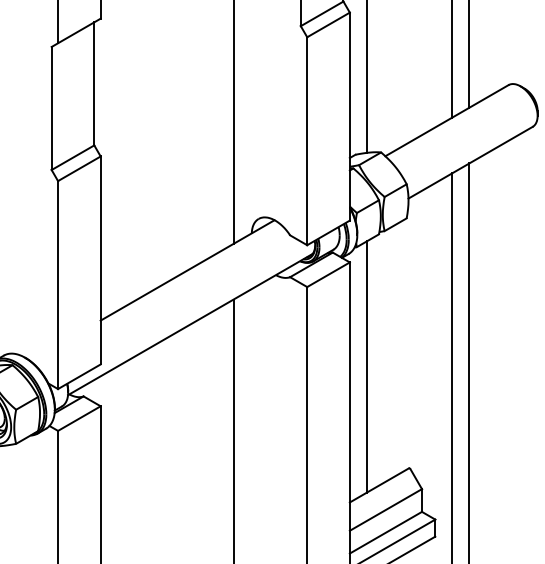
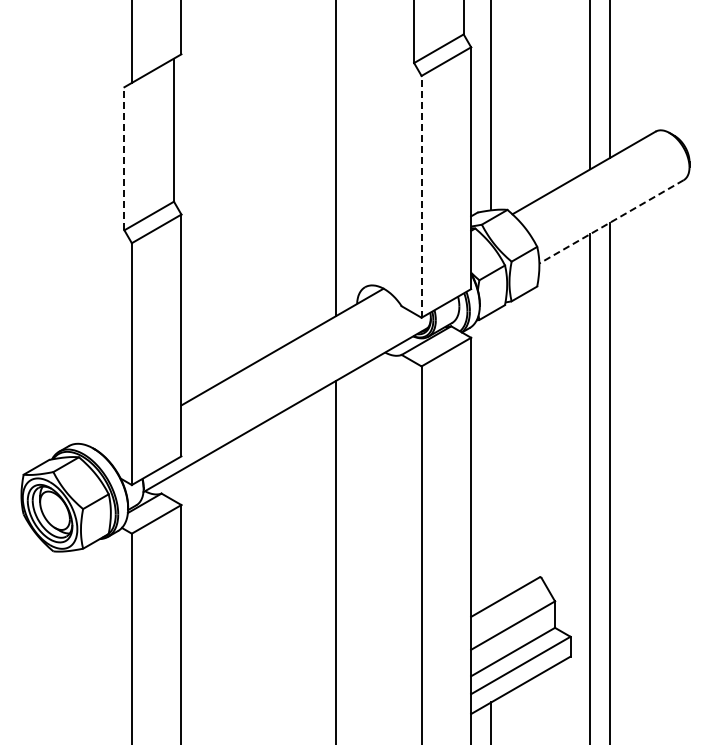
line: (51, 108) -> (124, 158), solid -> dashed
line: (307, 140) -> (421, 196), solid -> dashed
line: (470, 163) -> (611, 222), solid -> dashed
line: (367, 367) -> (491, 459), removed

